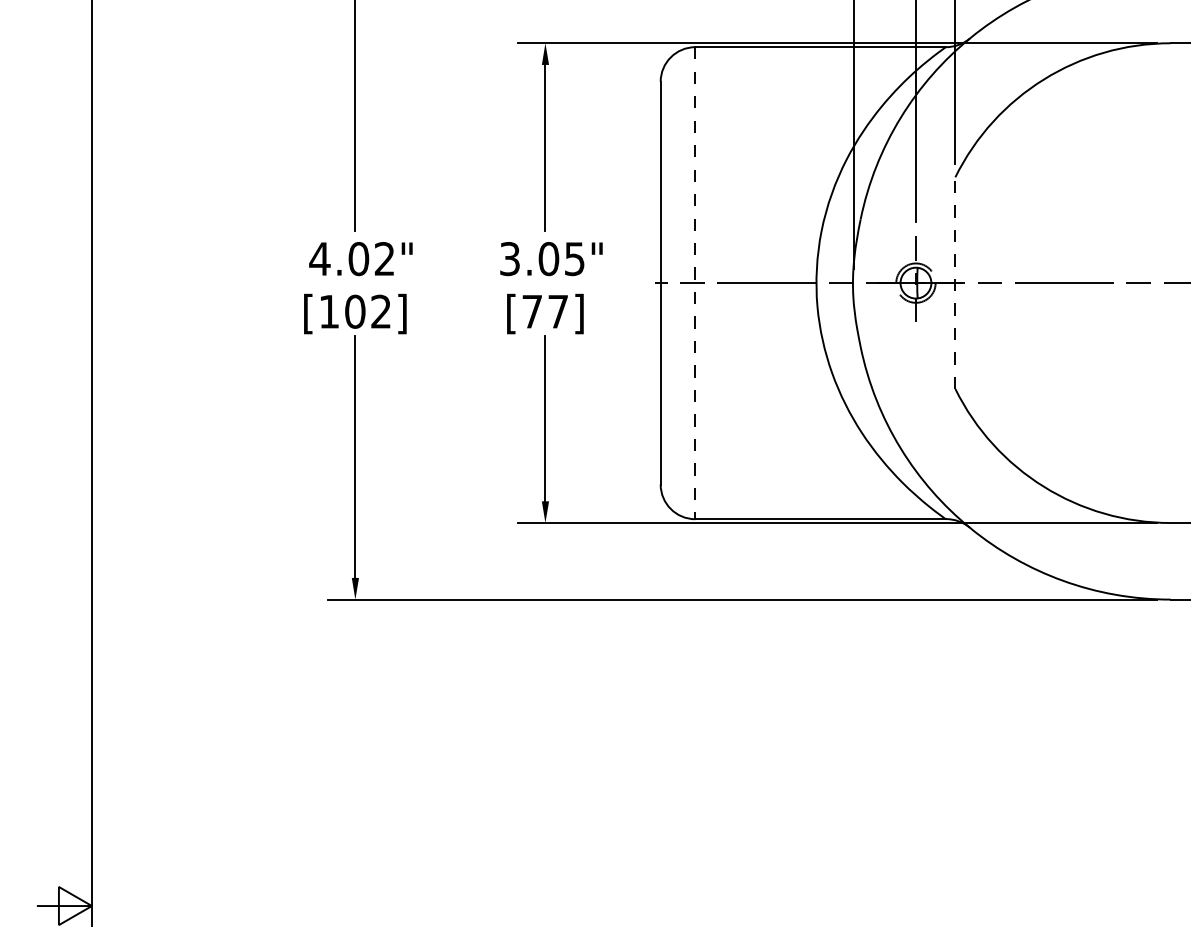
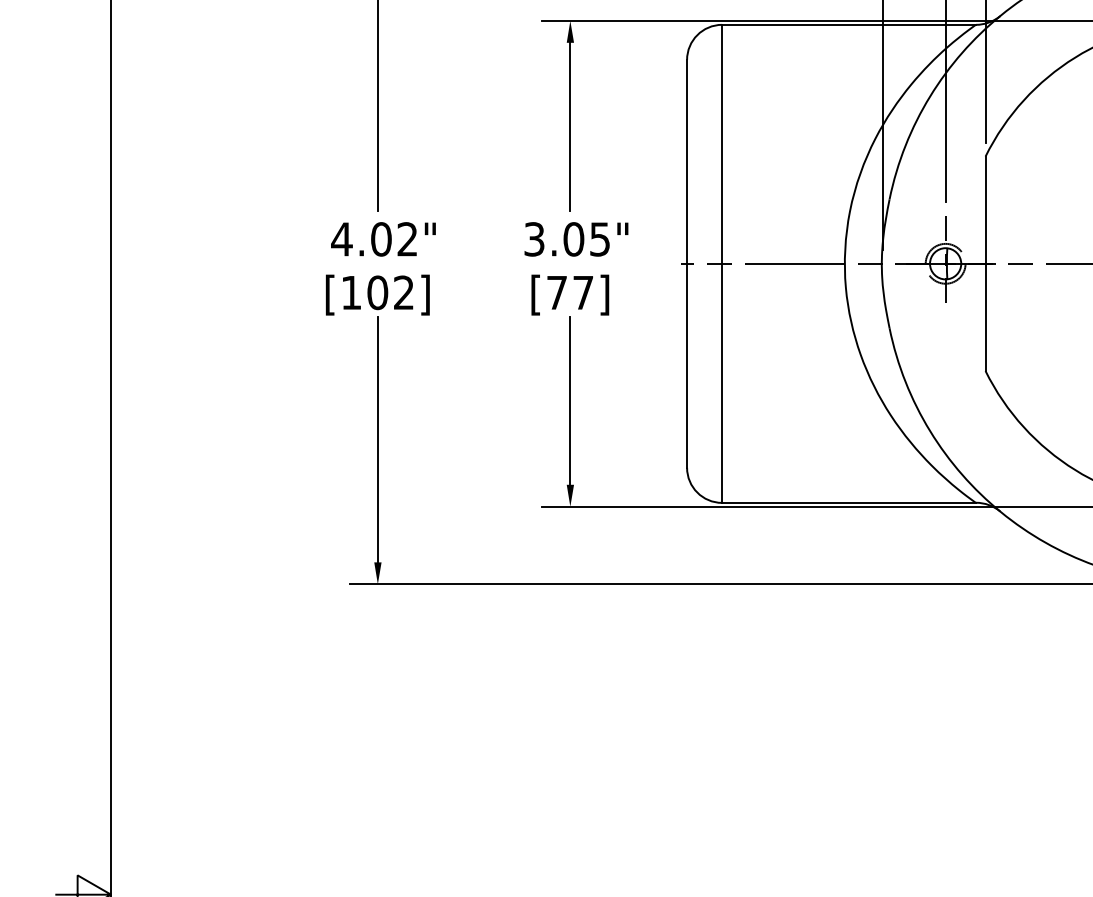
line: (695, 283) -> (722, 264), dashed -> solid
line: (955, 283) -> (985, 264), dashed -> solid

